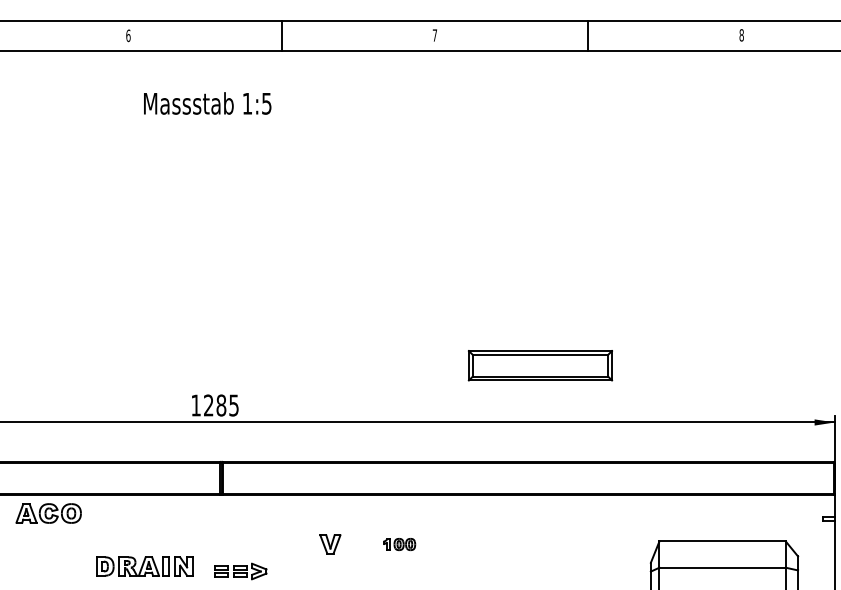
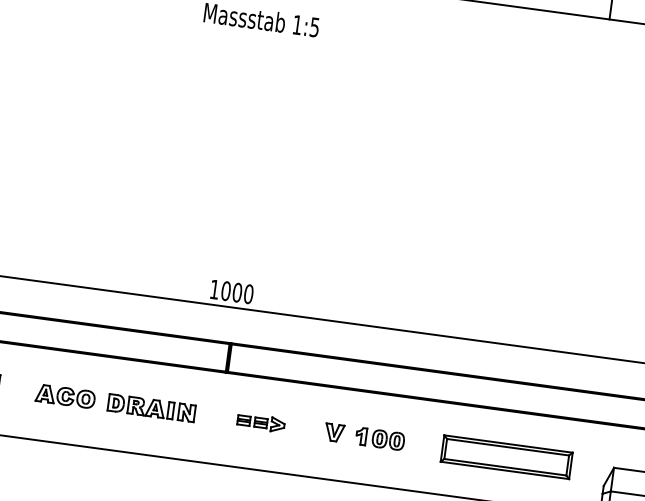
part: (540, 365) -> (506, 457), moved
text: (221, 405) -> (237, 292), 1285 -> 1000
part: (48, 513) -> (65, 396), moved
part: (330, 544) -> (334, 432), moved
part: (399, 544) -> (380, 439), size x1.67
part: (144, 566) -> (151, 408), moved
part: (240, 571) -> (261, 422), moved

